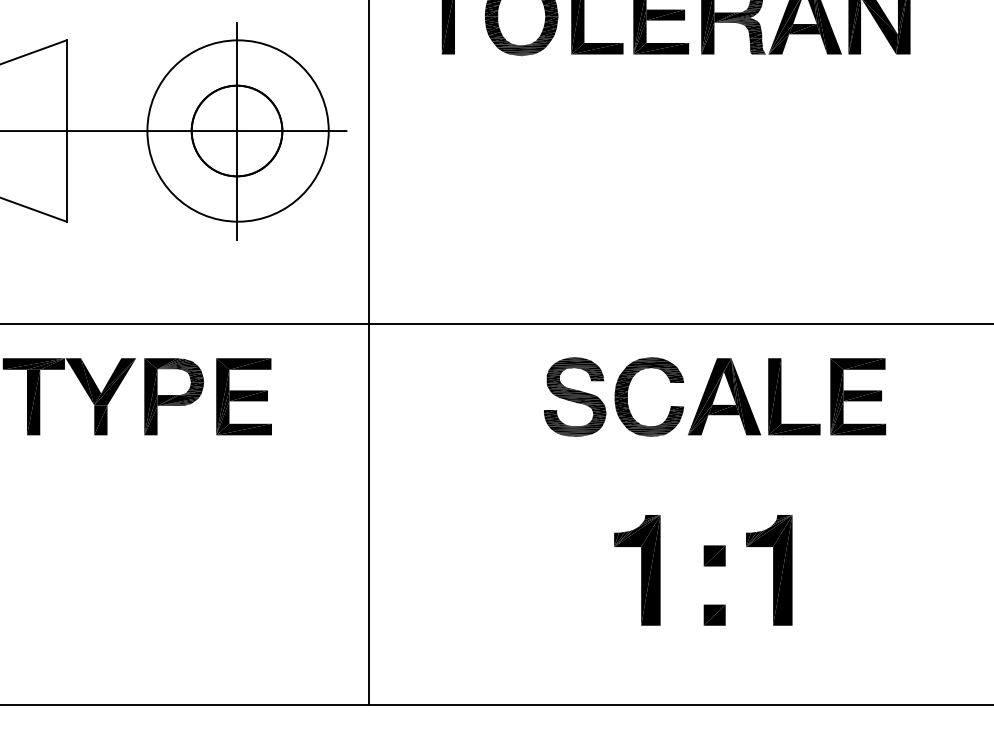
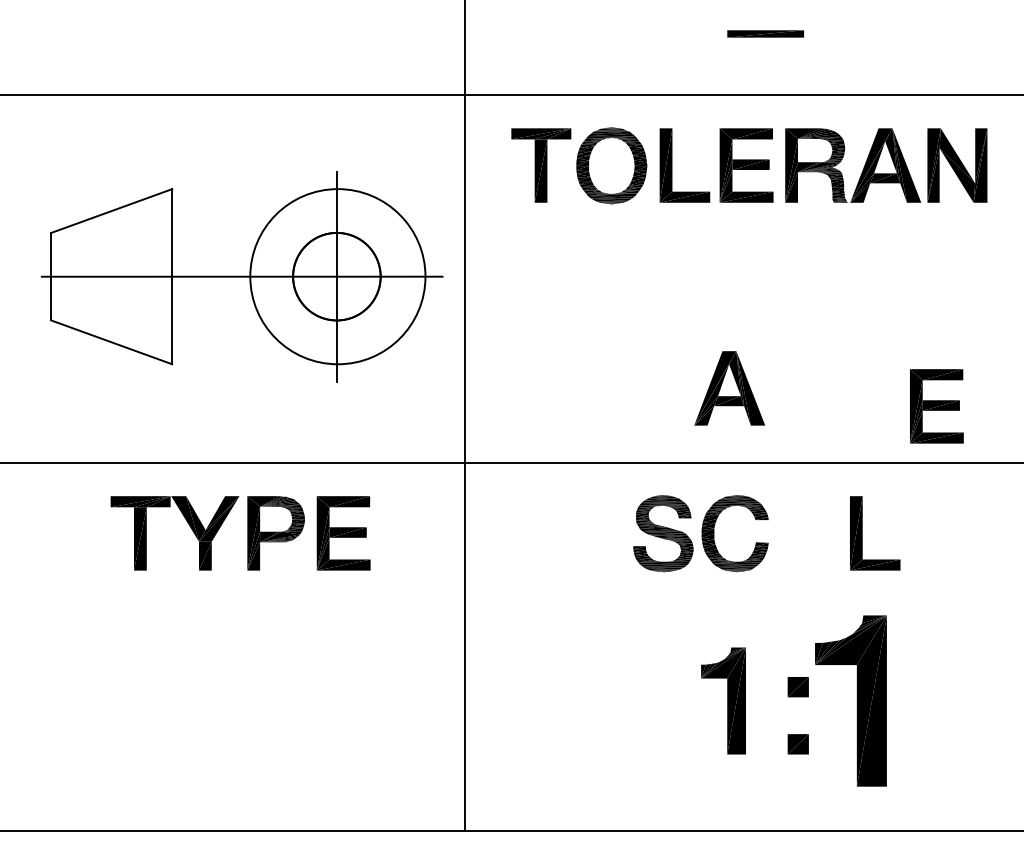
part: (724, 396) -> (729, 388), moved
part: (857, 396) -> (936, 406), moved
part: (768, 569) -> (850, 700), size x1.6

